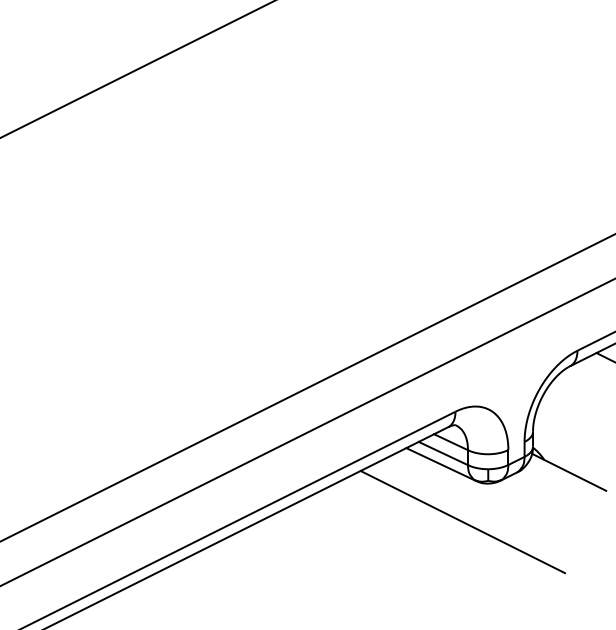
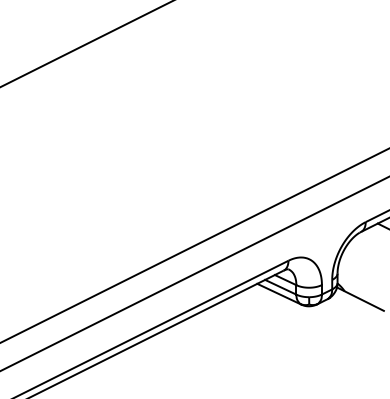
line: (461, 521) -> (292, 330), removed

